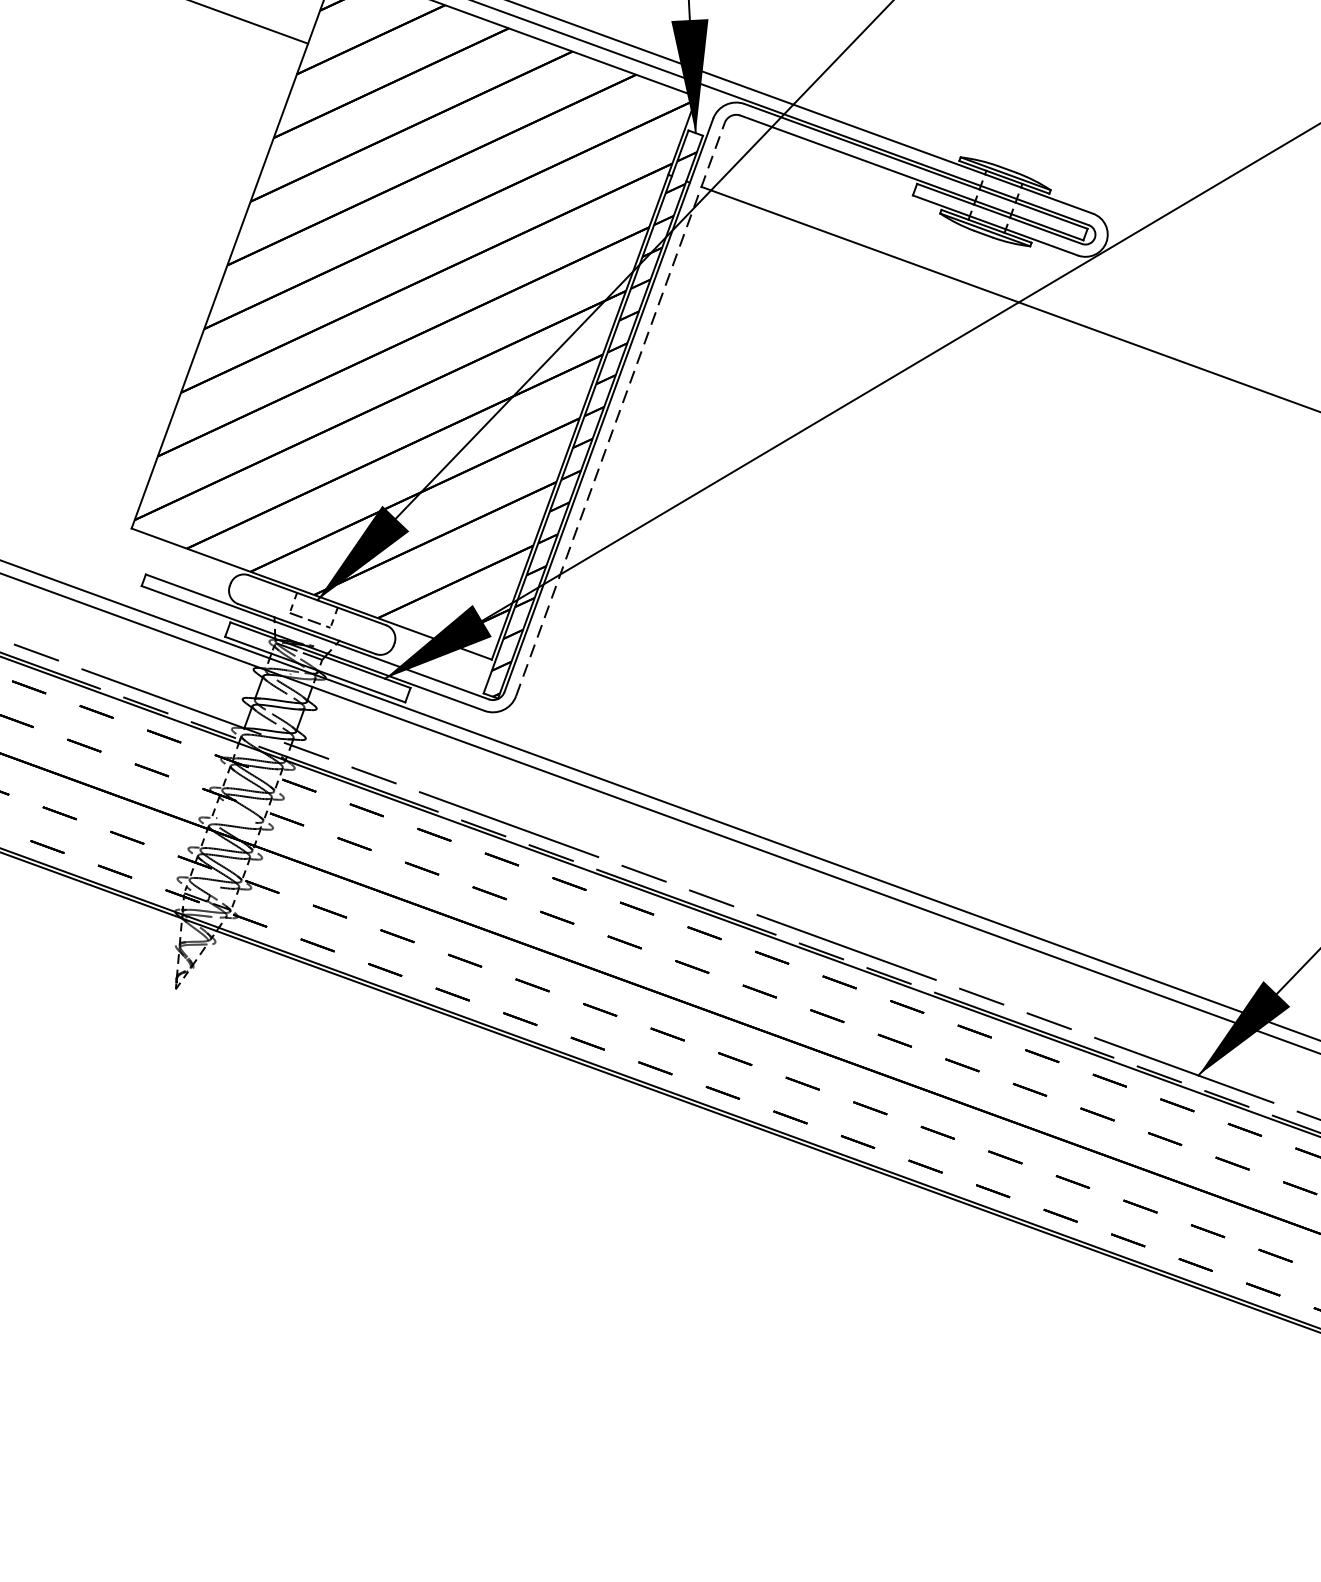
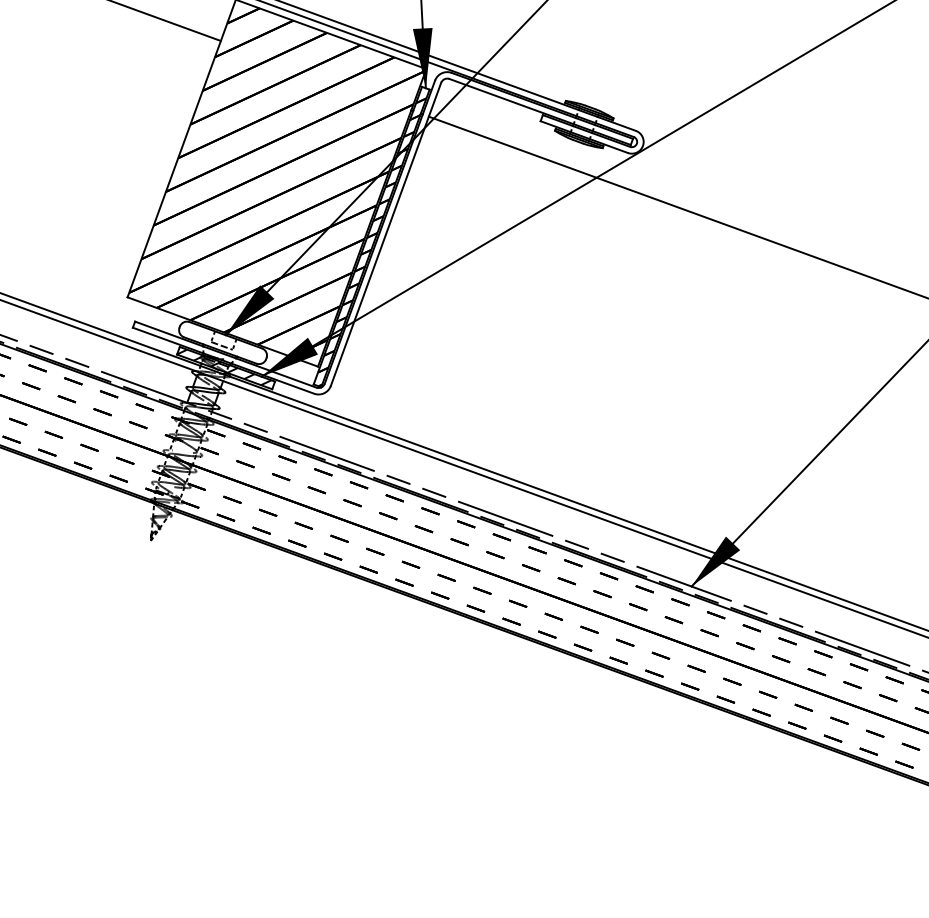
line: (621, 407) -> (386, 233), dashed -> solid
hatch: (314, 661) -> (224, 367), added

